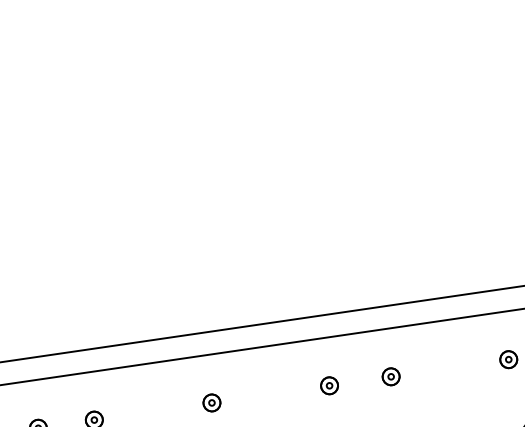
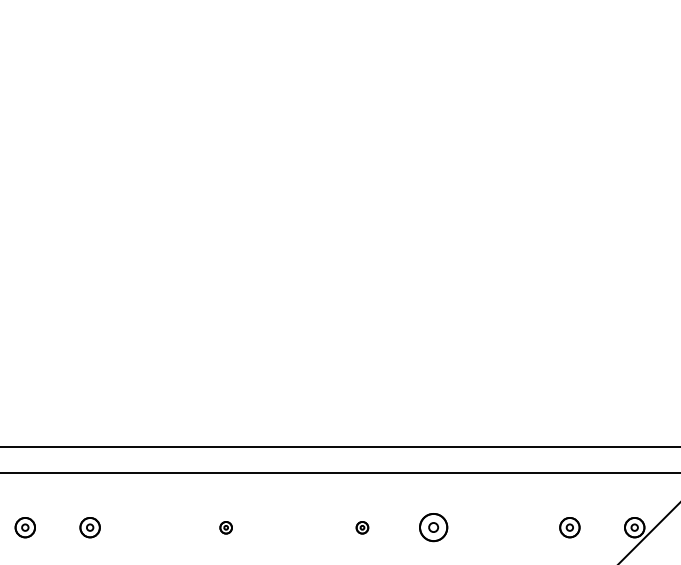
part: (390, 376) -> (433, 527), size x1.4
part: (329, 385) -> (362, 527), size x0.6
part: (211, 402) -> (225, 527), size x0.6

